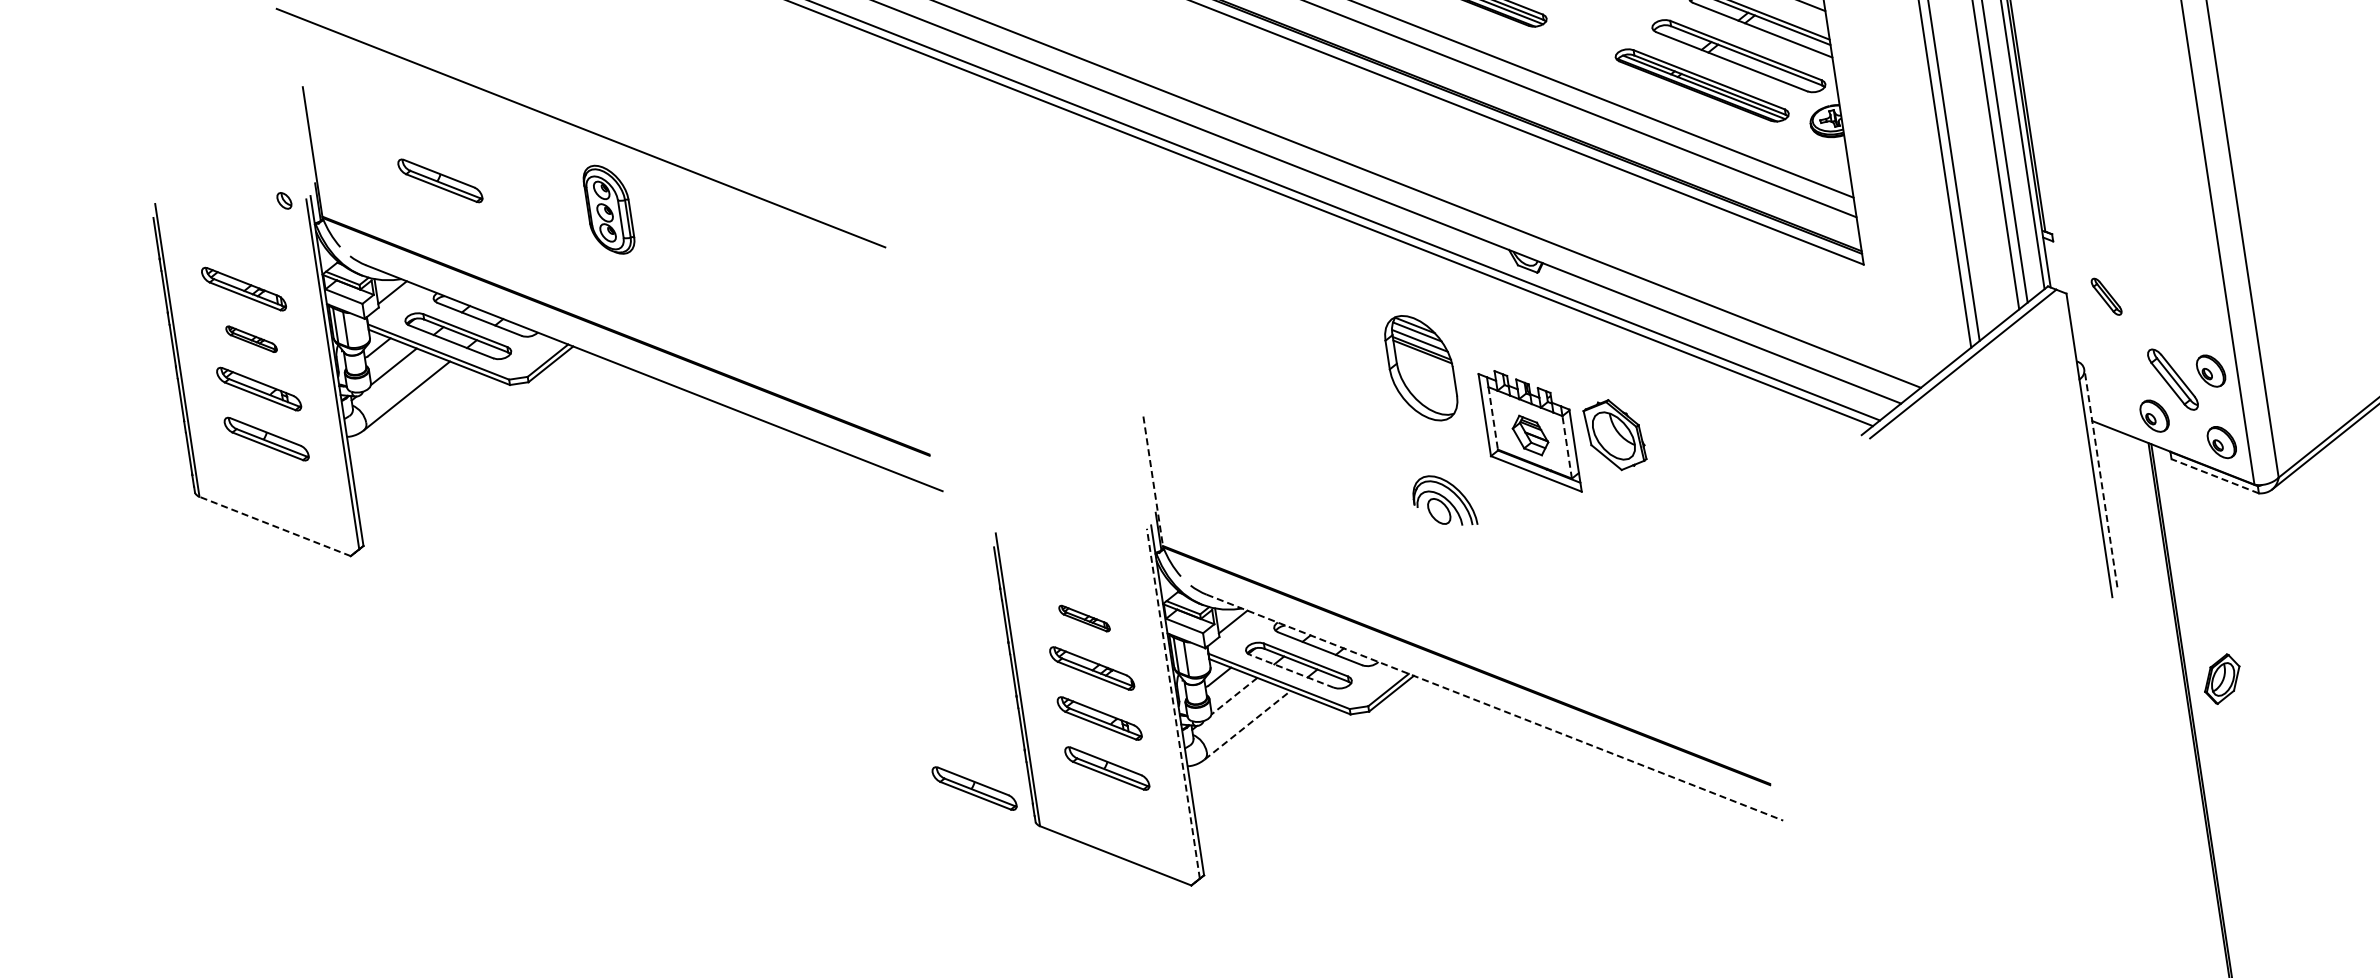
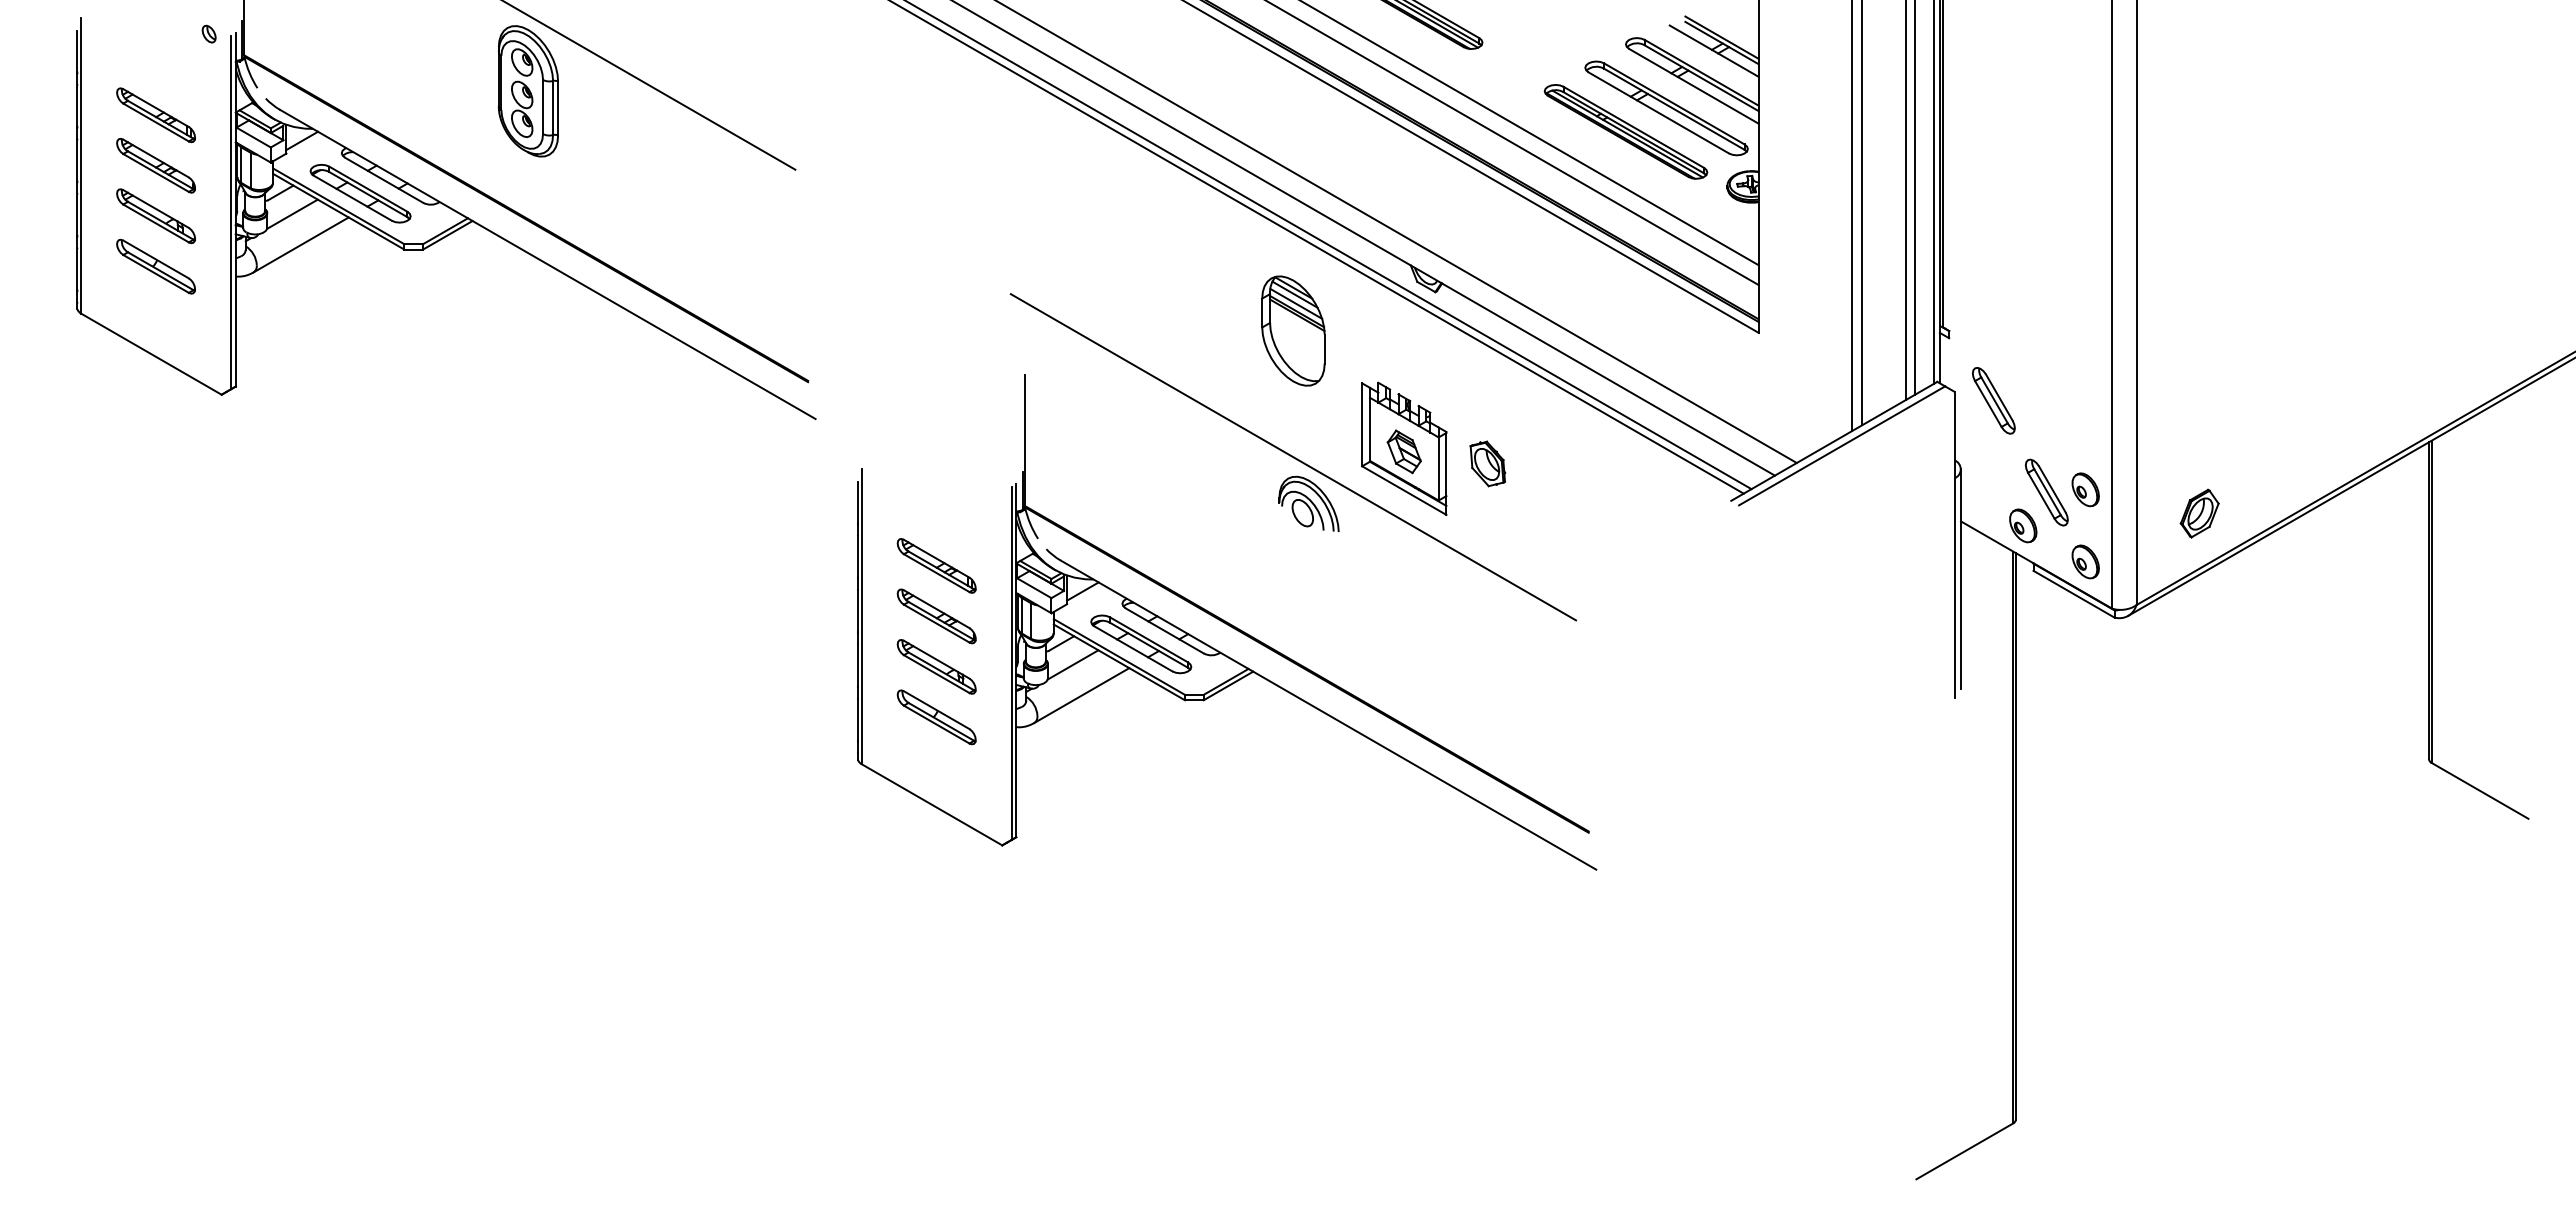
part: (439, 180) -> (365, 37), removed
part: (608, 210) -> (527, 91), size x1.43
part: (2106, 296) -> (1993, 400), size x1.67
part: (250, 339) -> (155, 165), size x1.67
part: (1421, 367) -> (1293, 330), moved
line: (1492, 418) -> (1369, 429), dashed -> solid
part: (1614, 434) -> (1487, 463), size x0.62
line: (1567, 447) -> (1438, 469), dashed -> solid
line: (1421, 457) -> (1293, 457), added
line: (2215, 476) -> (2074, 594), dashed -> solid
line: (2100, 478) -> (1960, 579), dashed -> solid
line: (1152, 482) -> (1024, 441), dashed -> solid
line: (274, 525) -> (150, 353), dashed -> solid
part: (1084, 618) -> (936, 565), size x1.67
line: (1291, 670) -> (1133, 648), dashed -> solid
part: (2221, 679) -> (2199, 513), moved
line: (1233, 696) -> (1072, 665), dashed -> solid
line: (1173, 703) -> (1011, 663), dashed -> solid
line: (1494, 708) -> (1328, 715), dashed -> solid
line: (1247, 725) -> (1081, 695), dashed -> solid
part: (974, 788) -> (802, 717), removed

